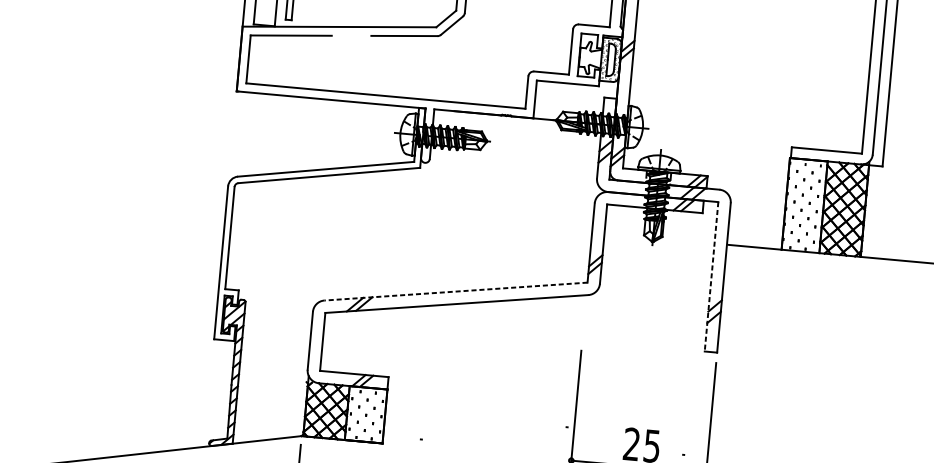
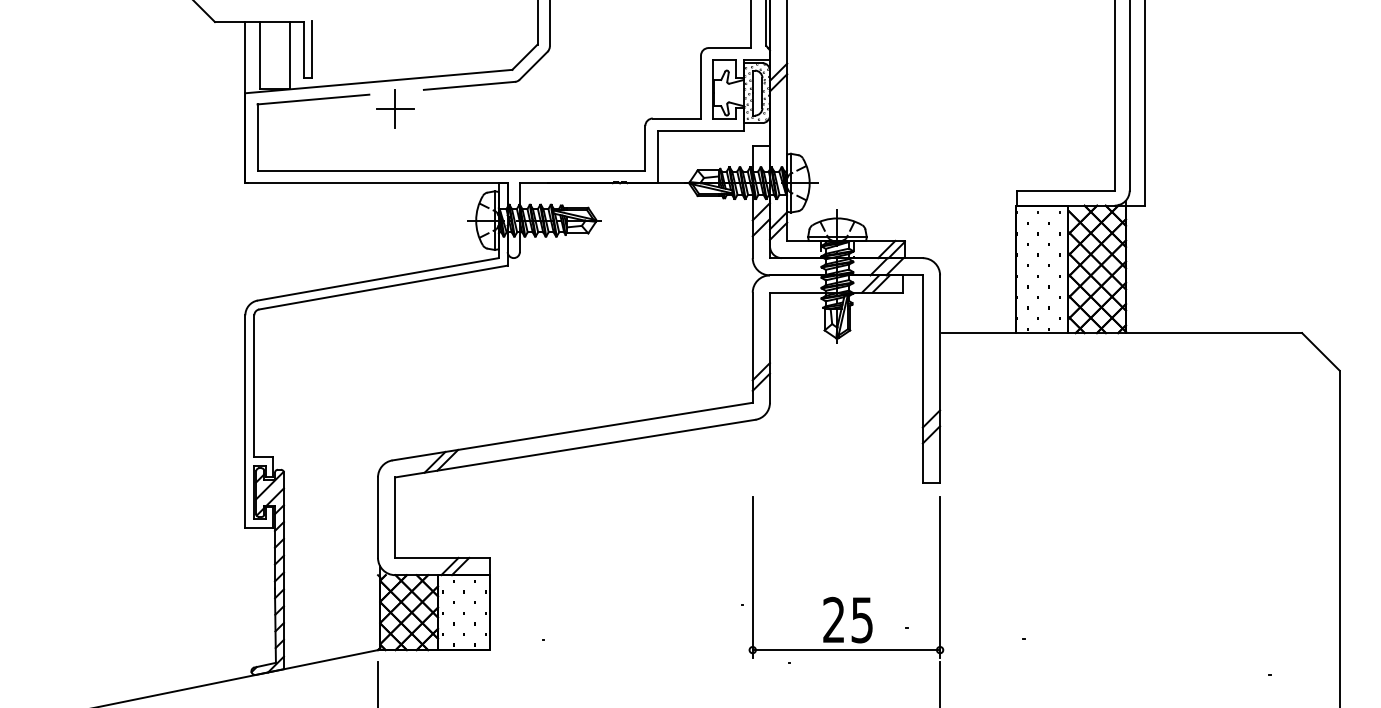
part: (349, 47) -> (395, 108), added
line: (711, 277) -> (922, 379), dashed -> solid
line: (455, 291) -> (572, 431), dashed -> solid

